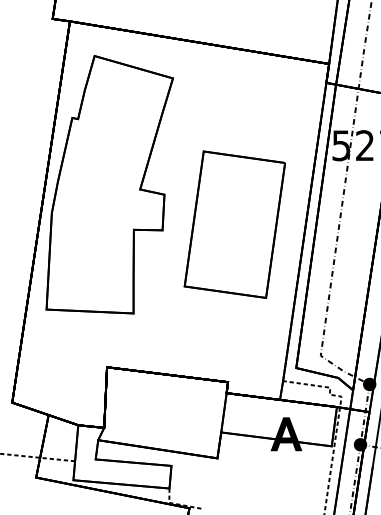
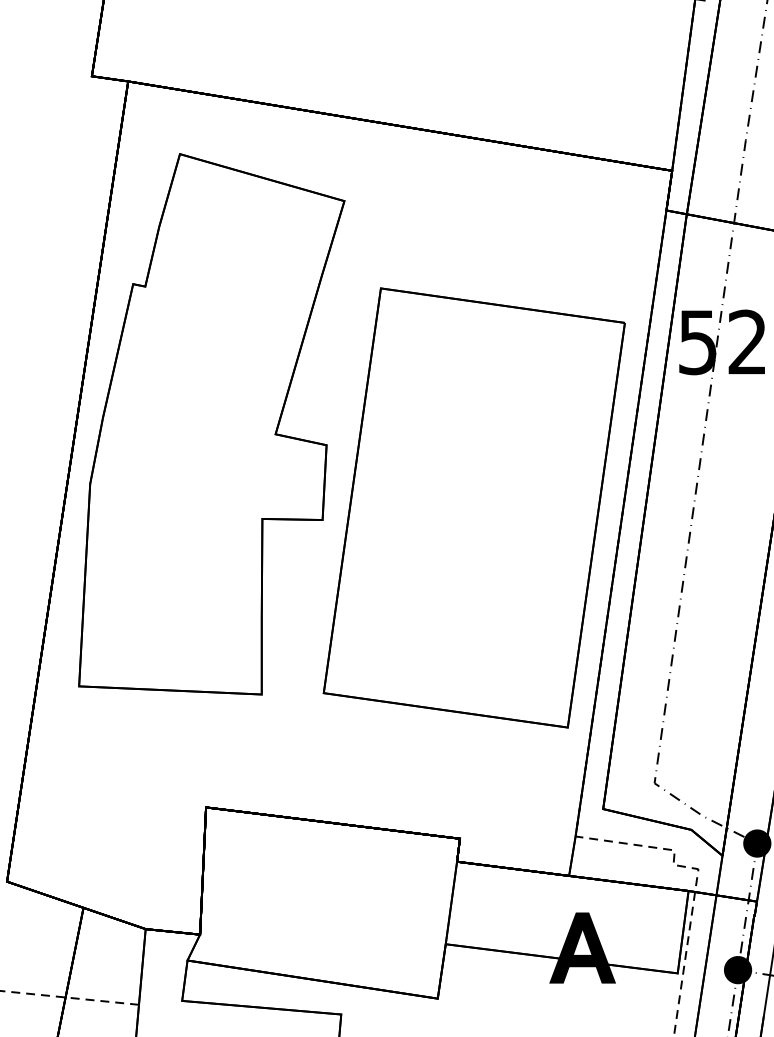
part: (234, 224) -> (473, 507), size x1.43

